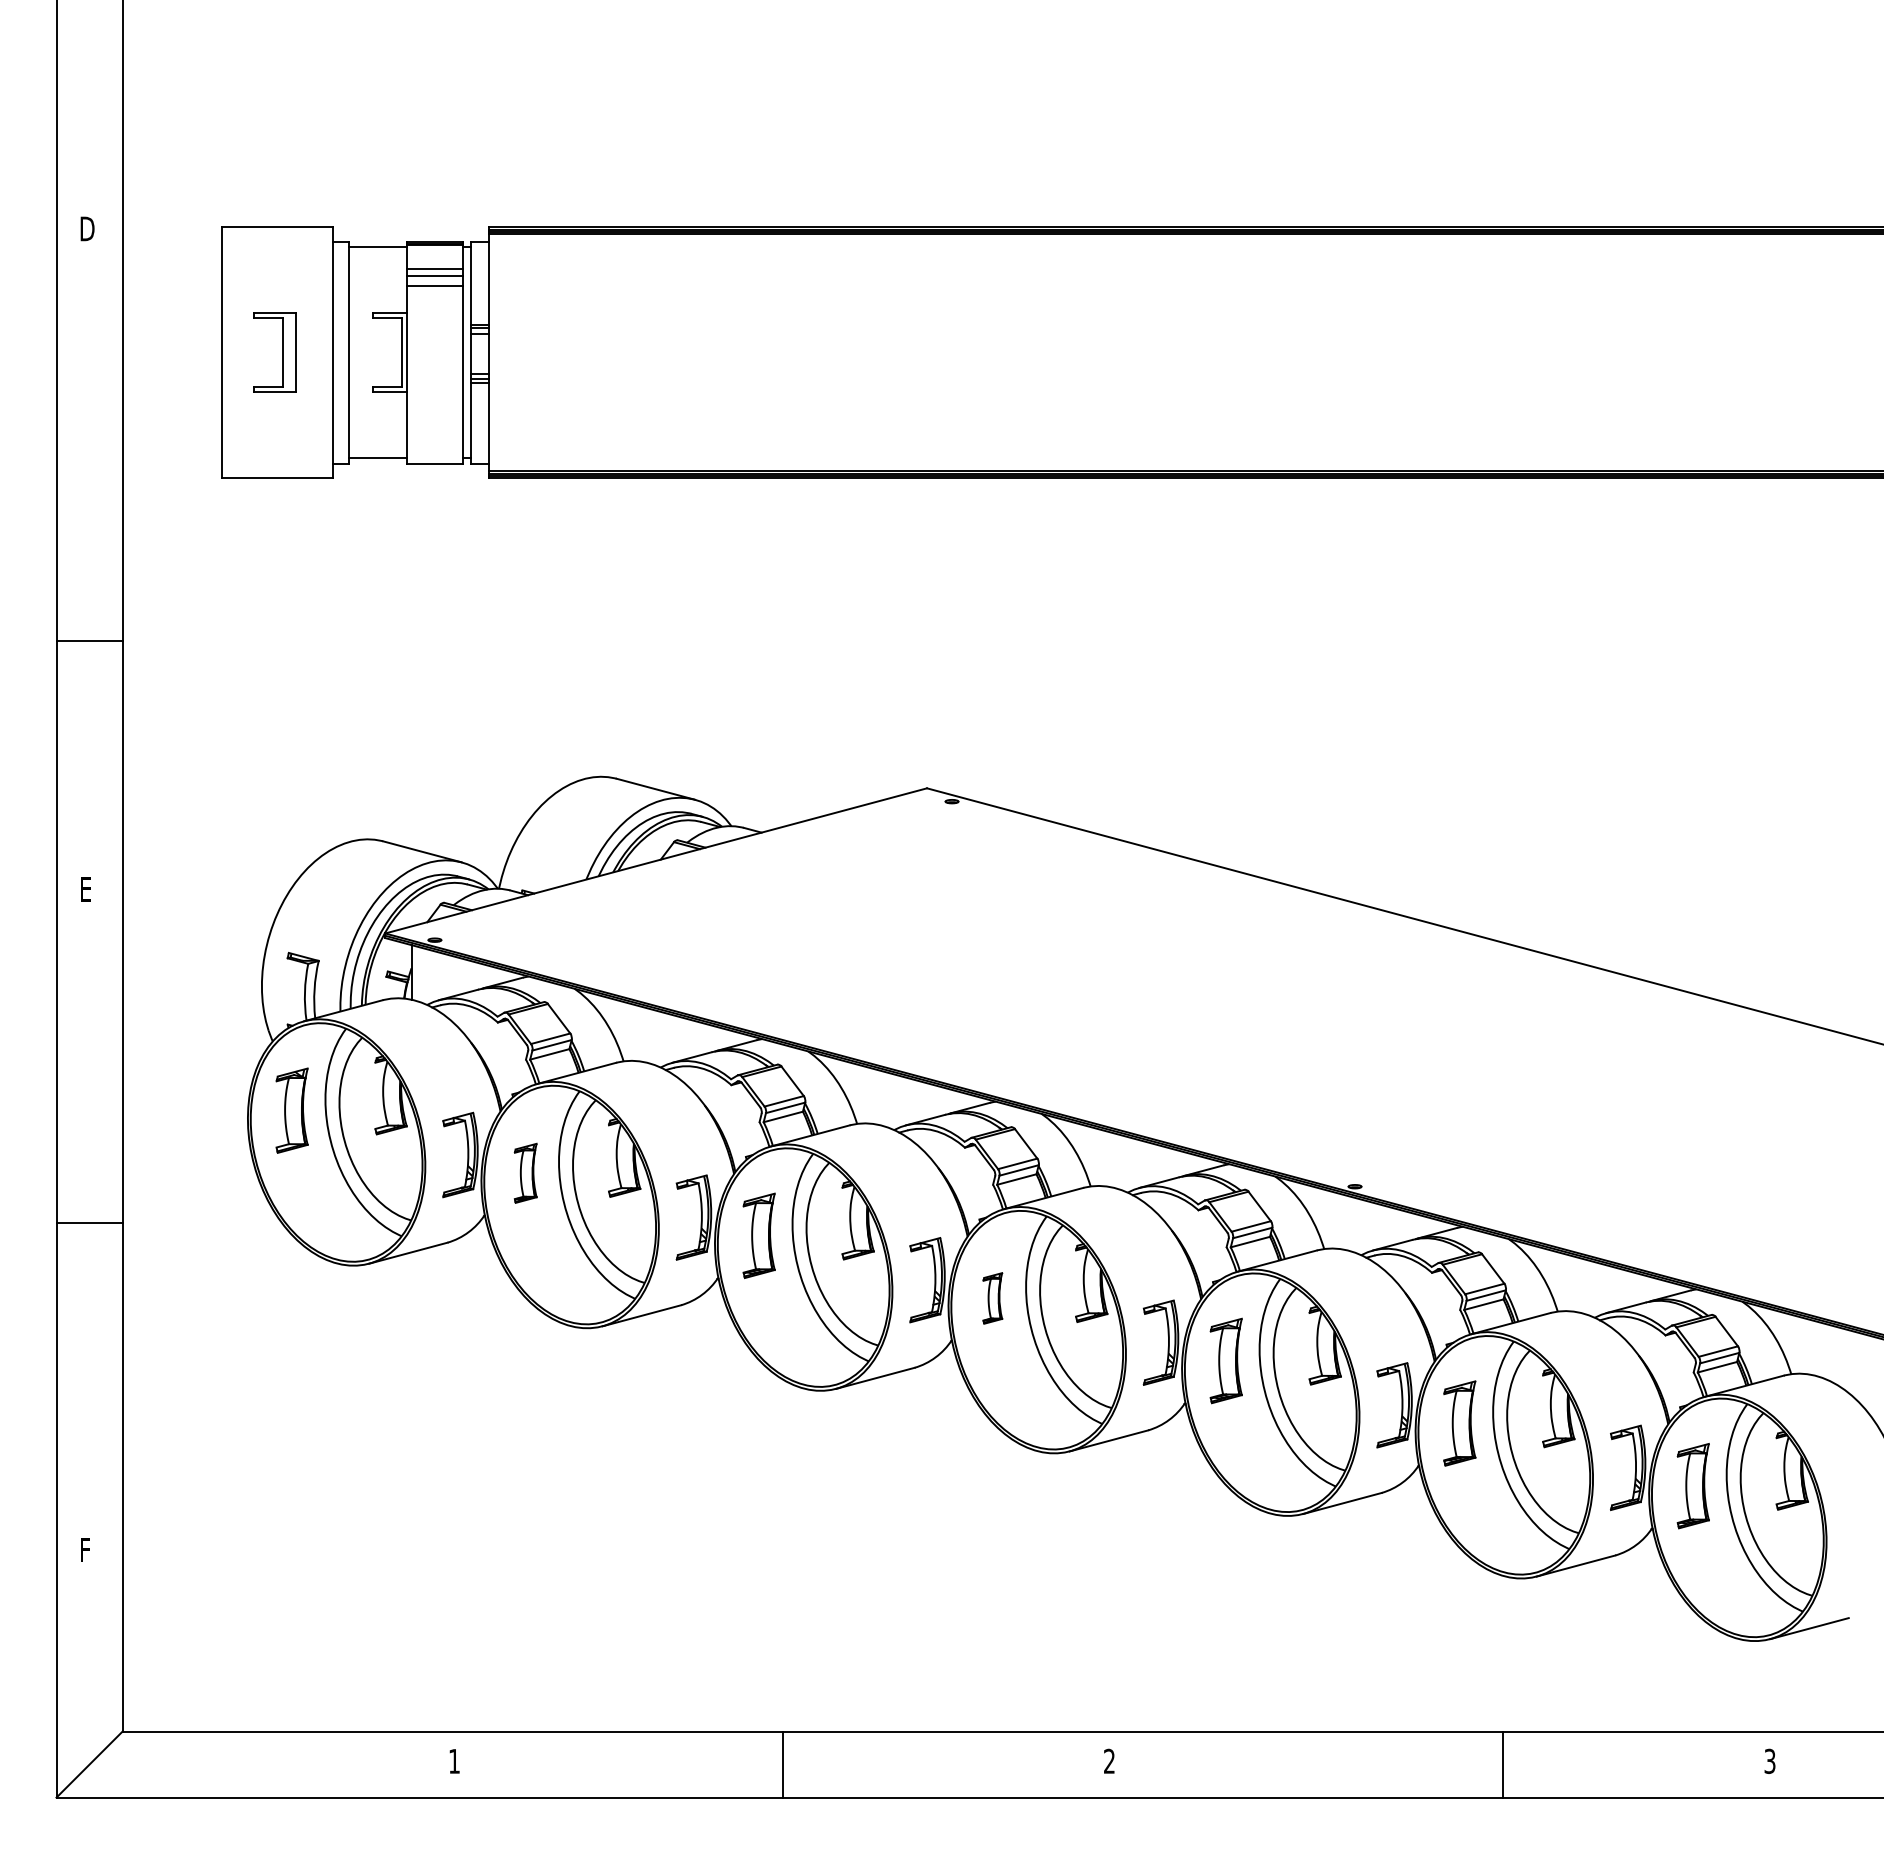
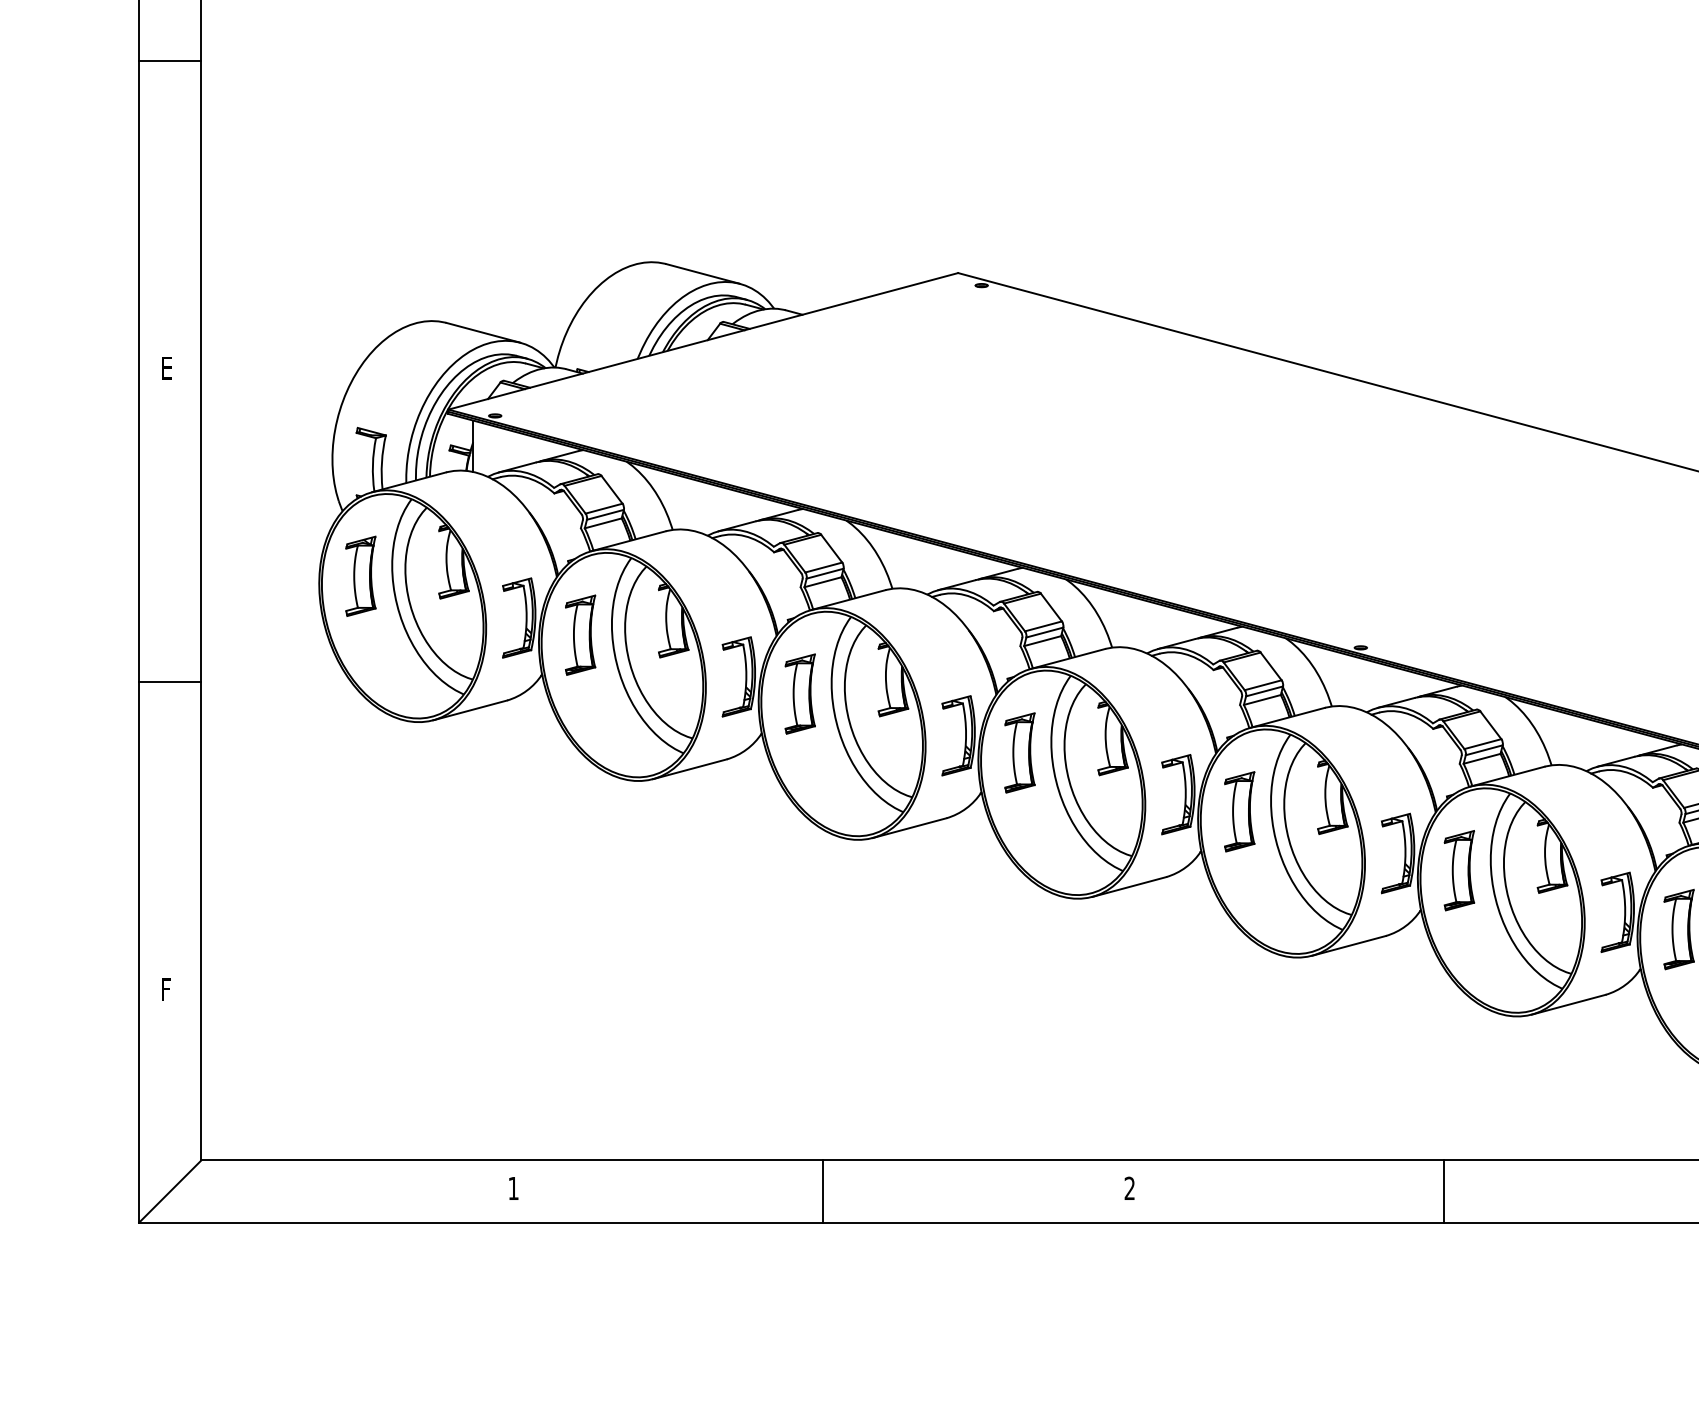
line: (89, 641) -> (170, 60), moved
part: (525, 1173) -> (580, 635), size x1.43
part: (992, 1298) -> (1019, 753), size x1.67
line: (1502, 1764) -> (1444, 1191), moved

